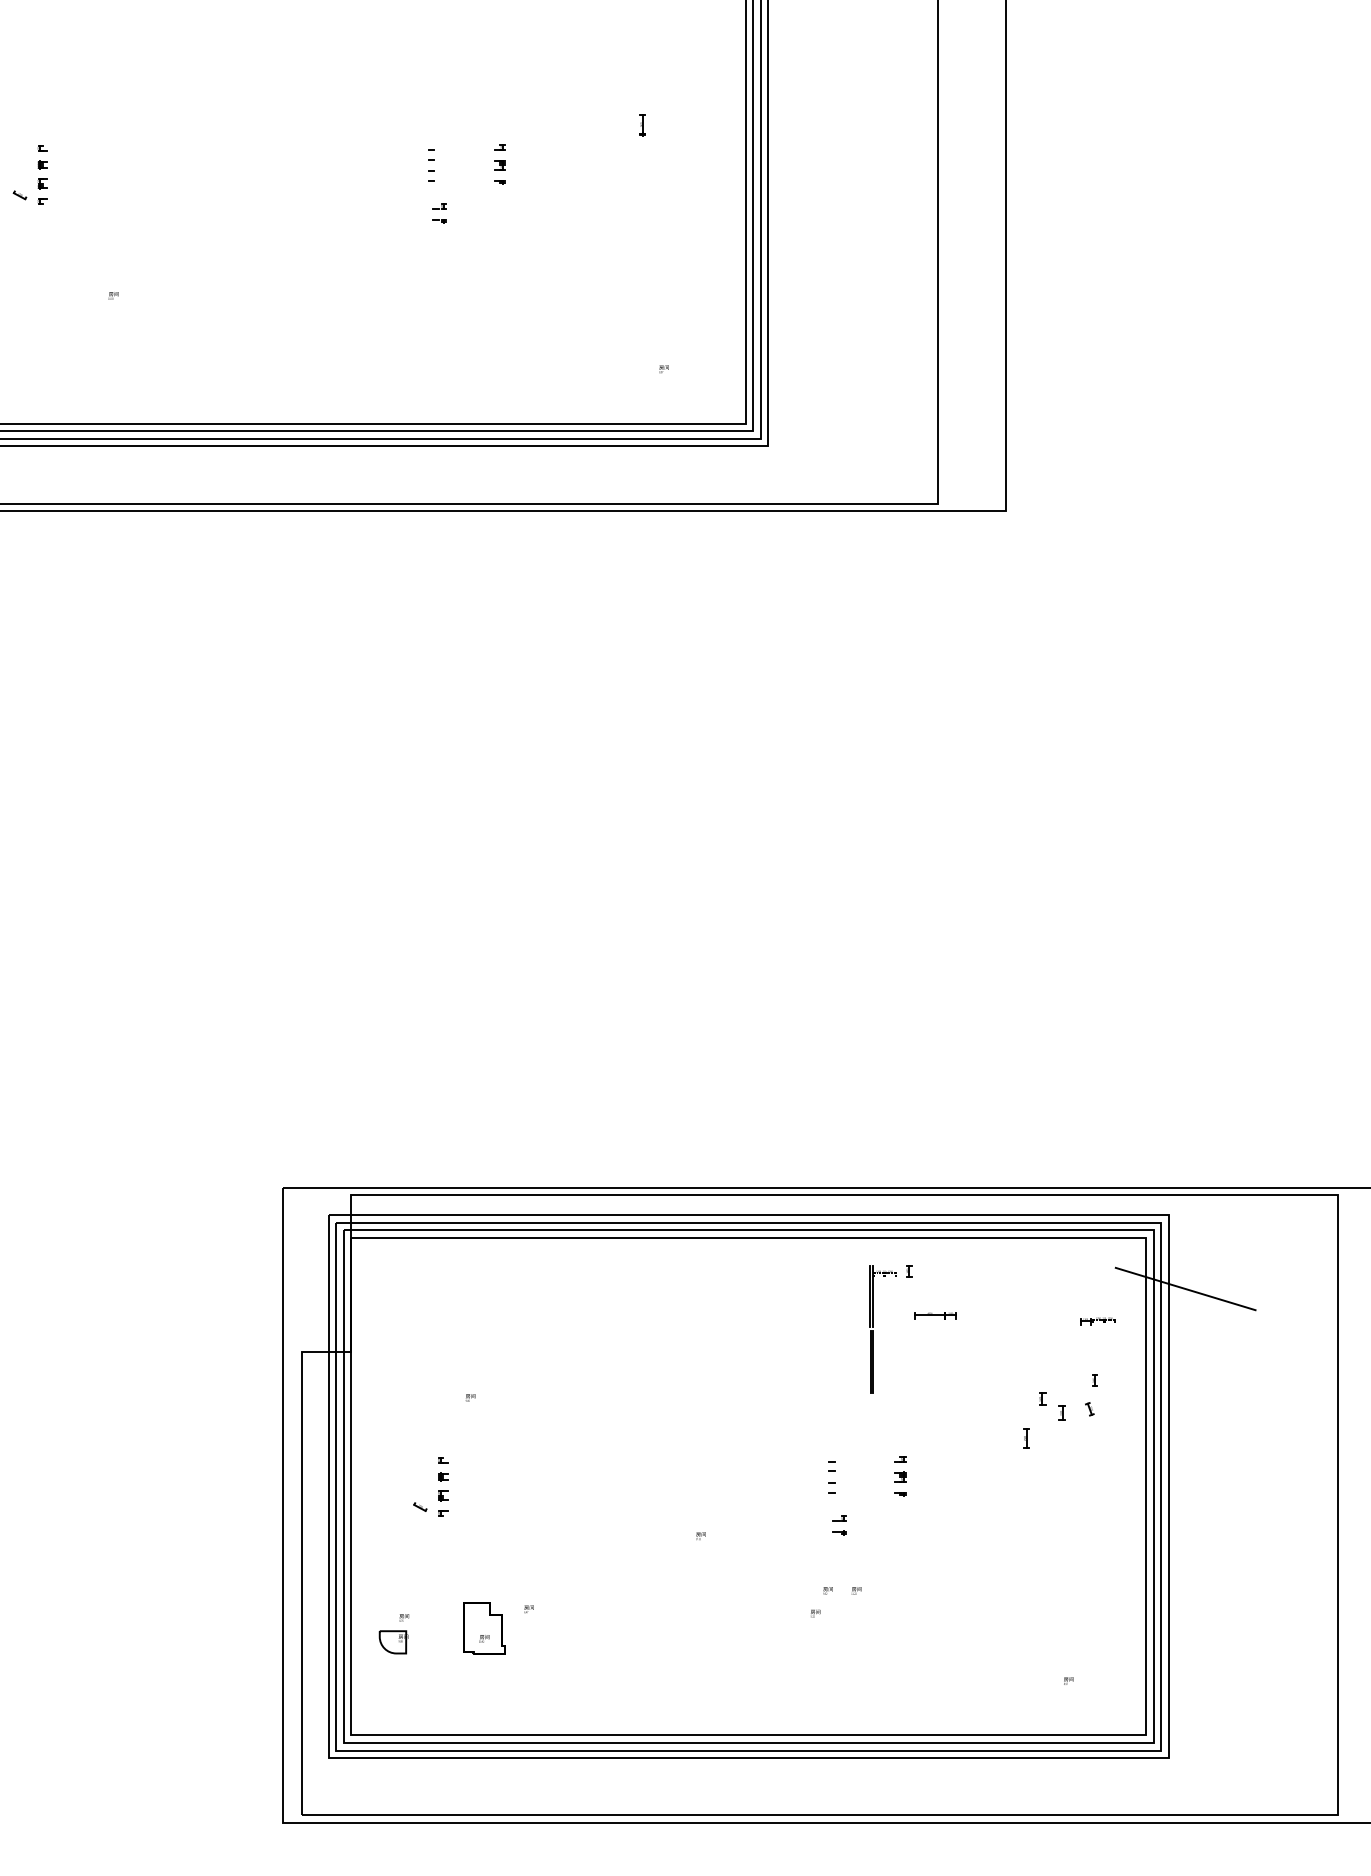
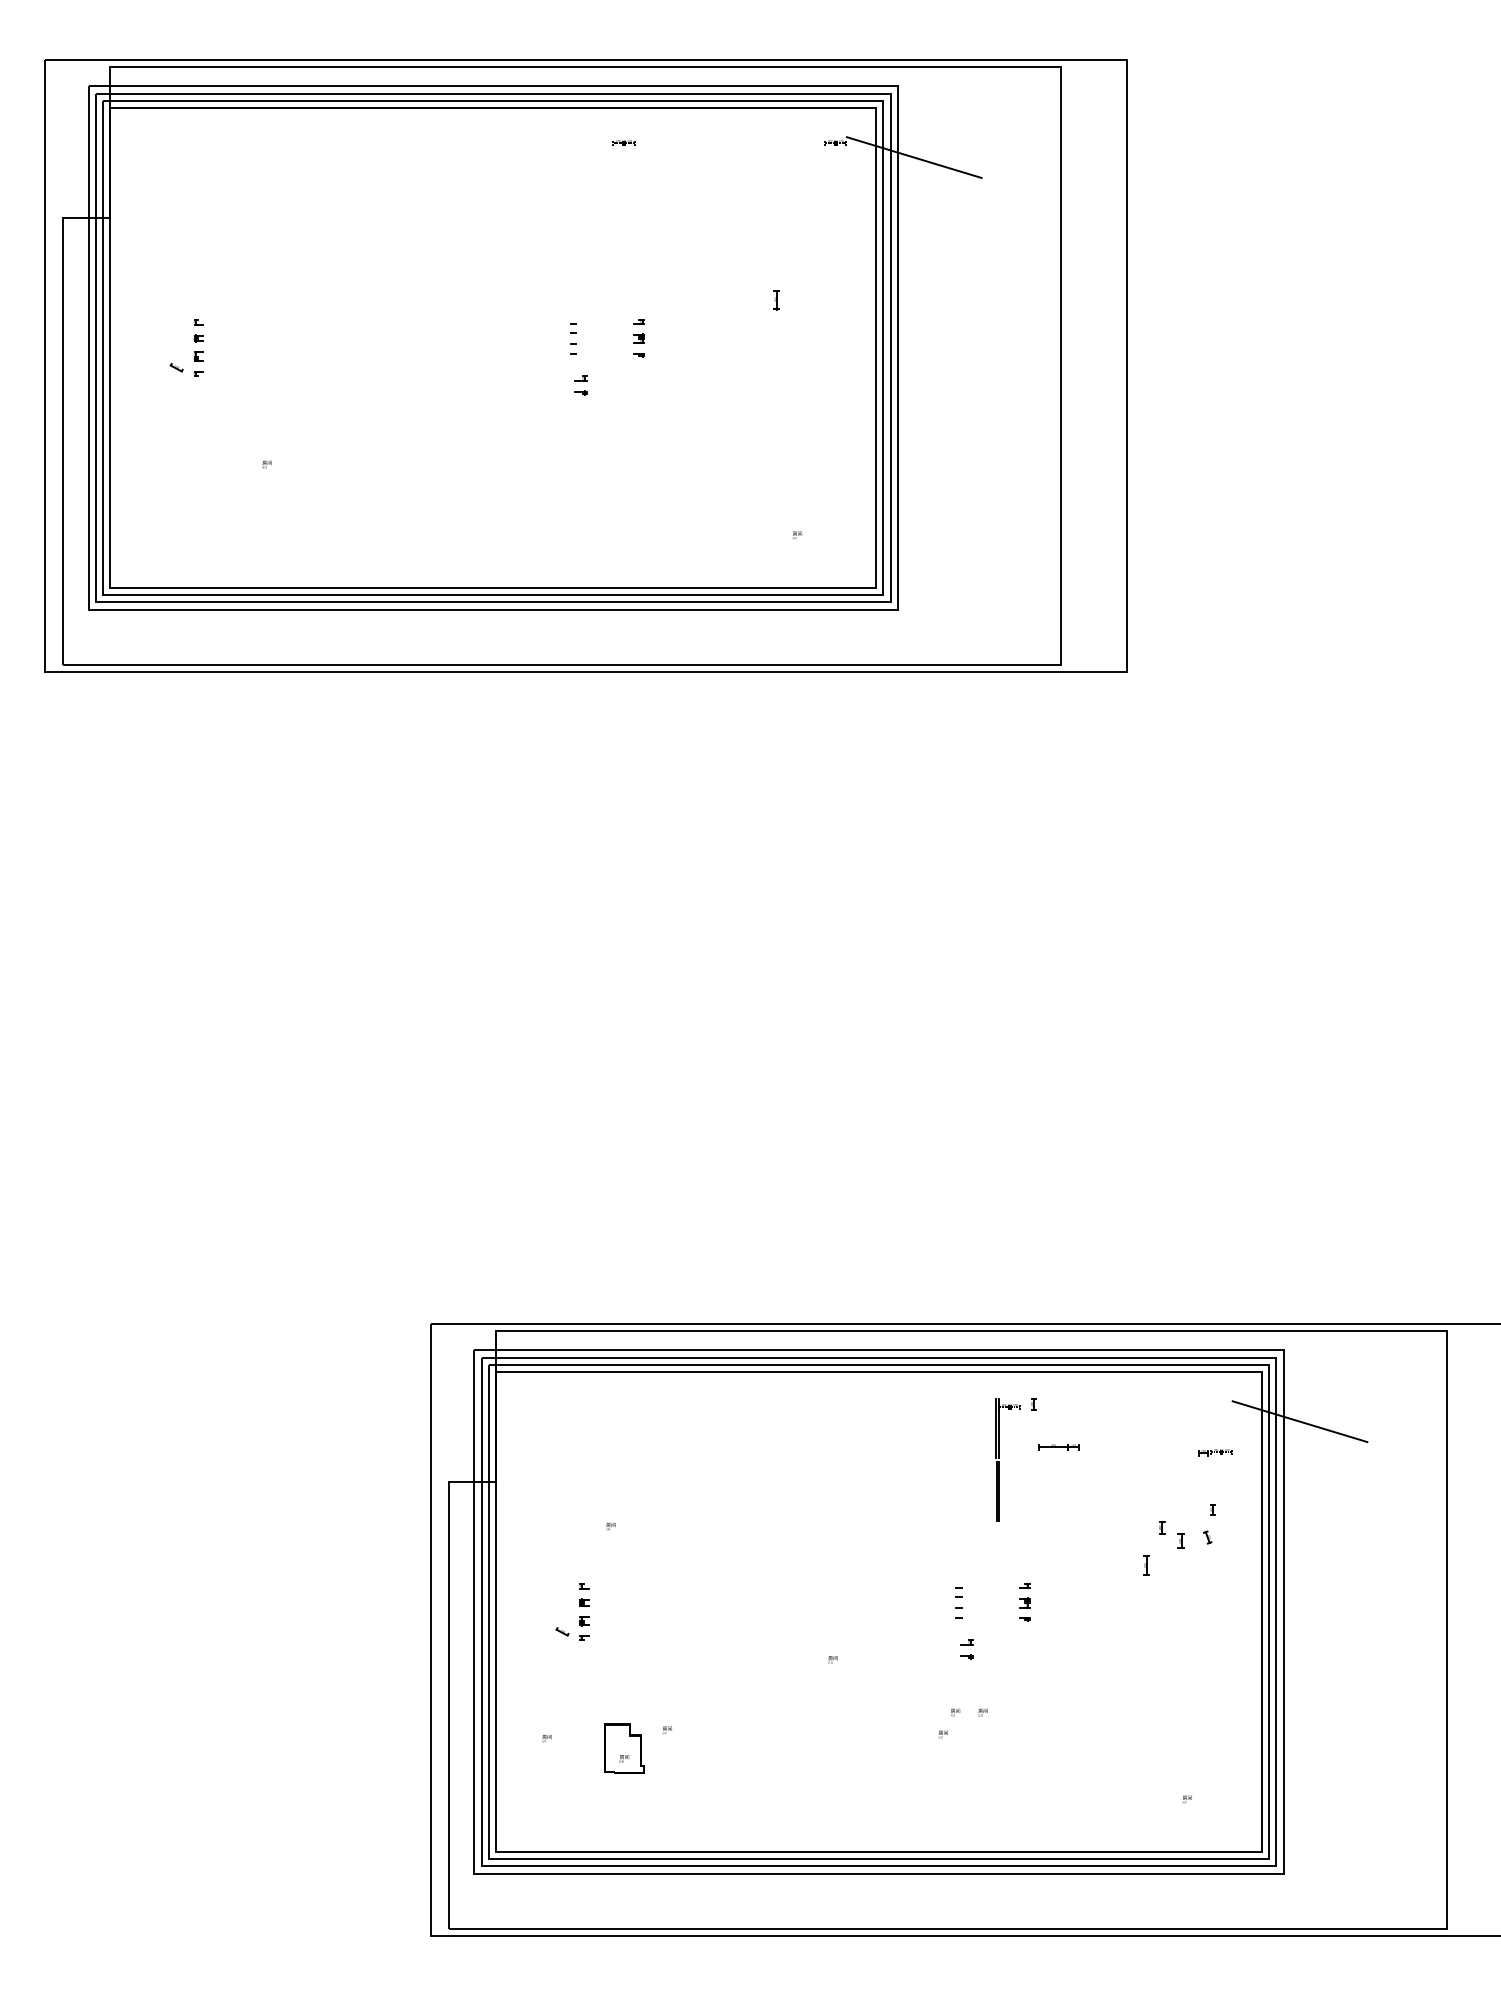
part: (393, 1641) -> (536, 1761), removed

